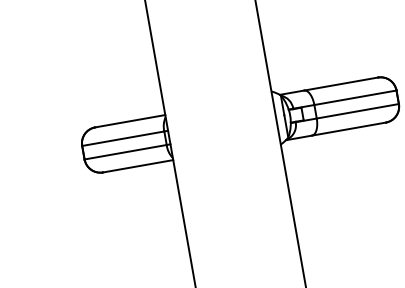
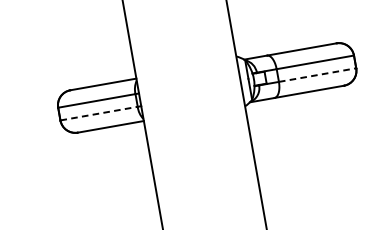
line: (357, 111) -> (317, 75), solid -> dashed
line: (125, 152) -> (98, 113), solid -> dashed

